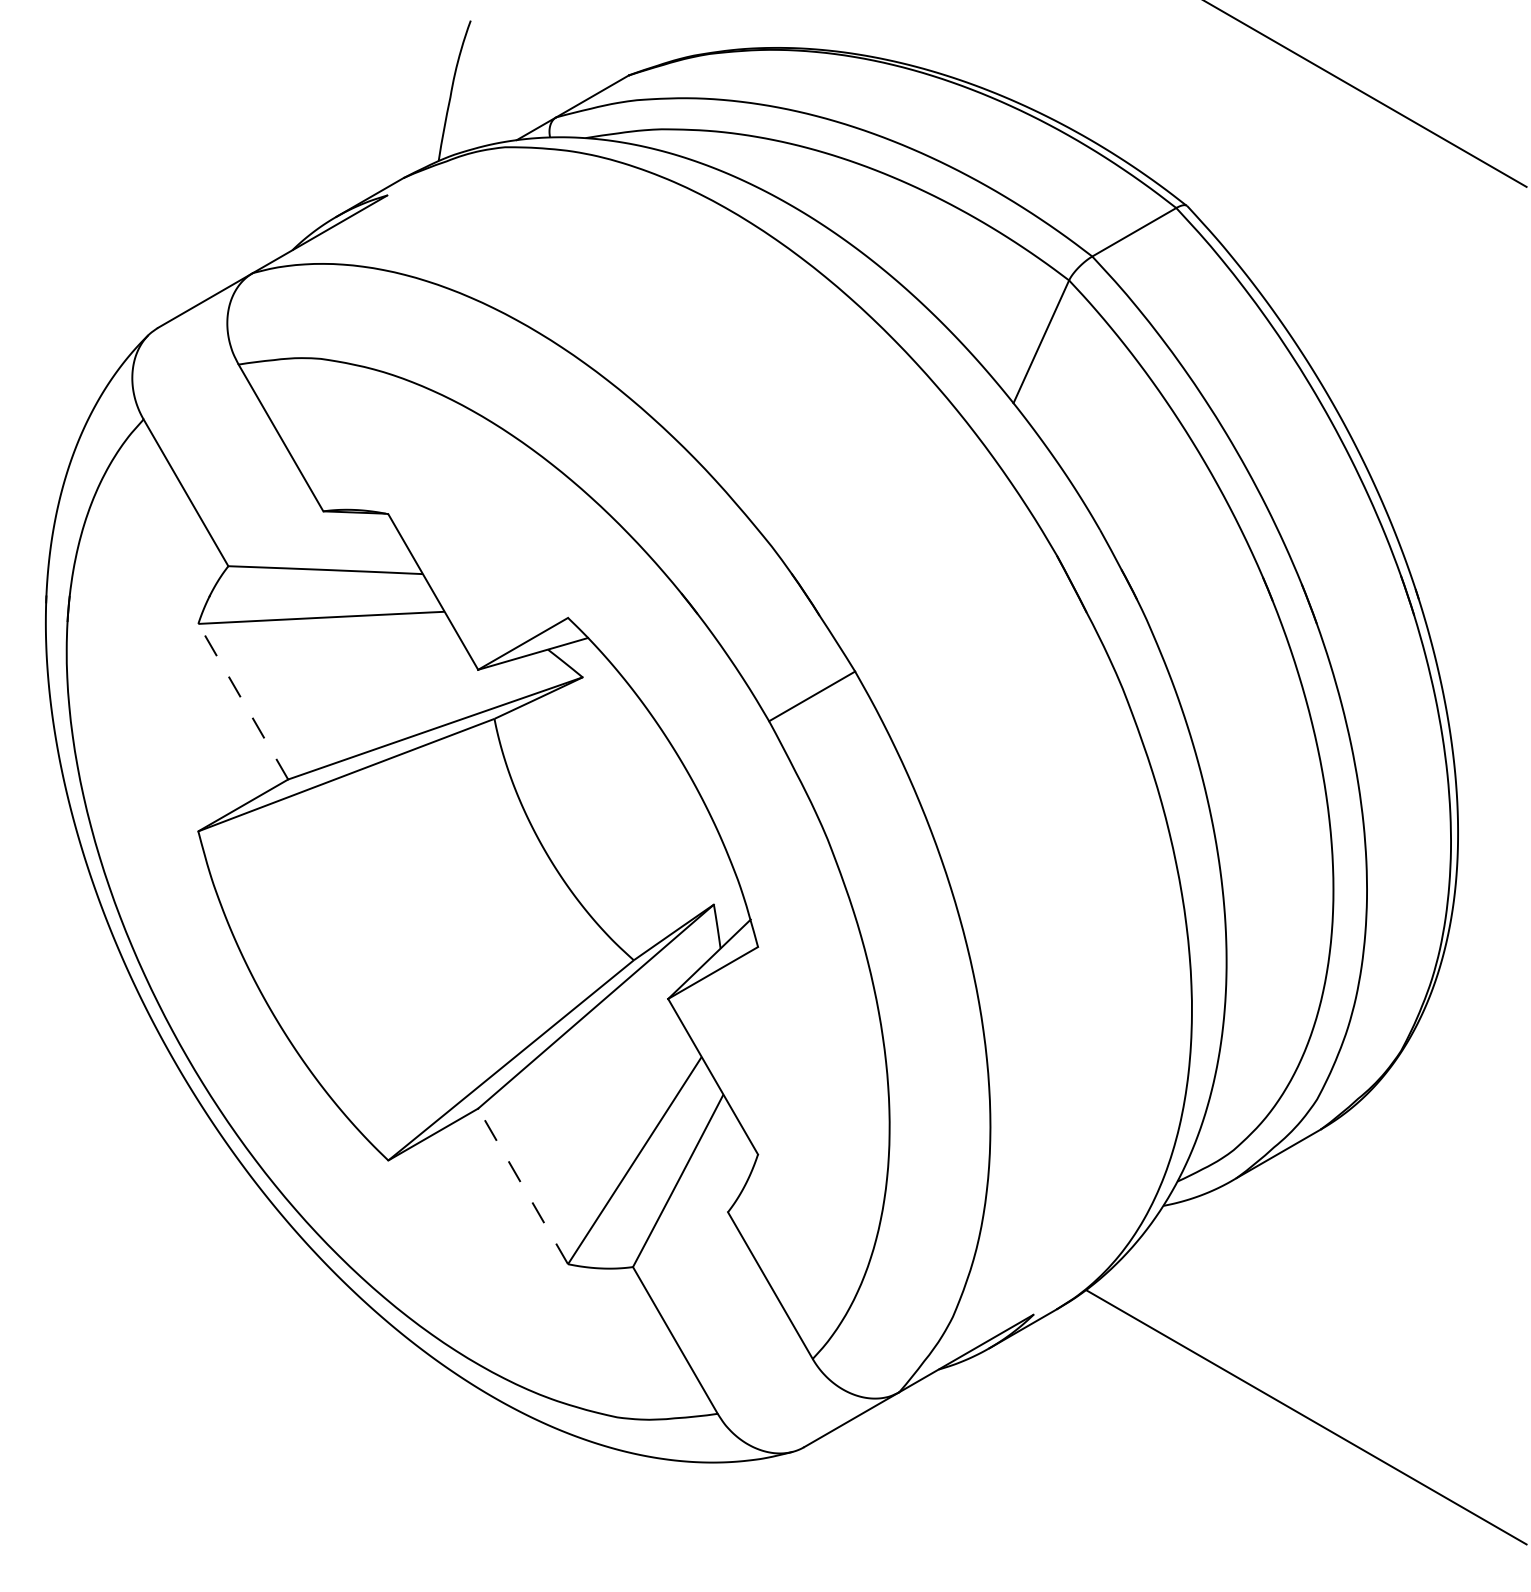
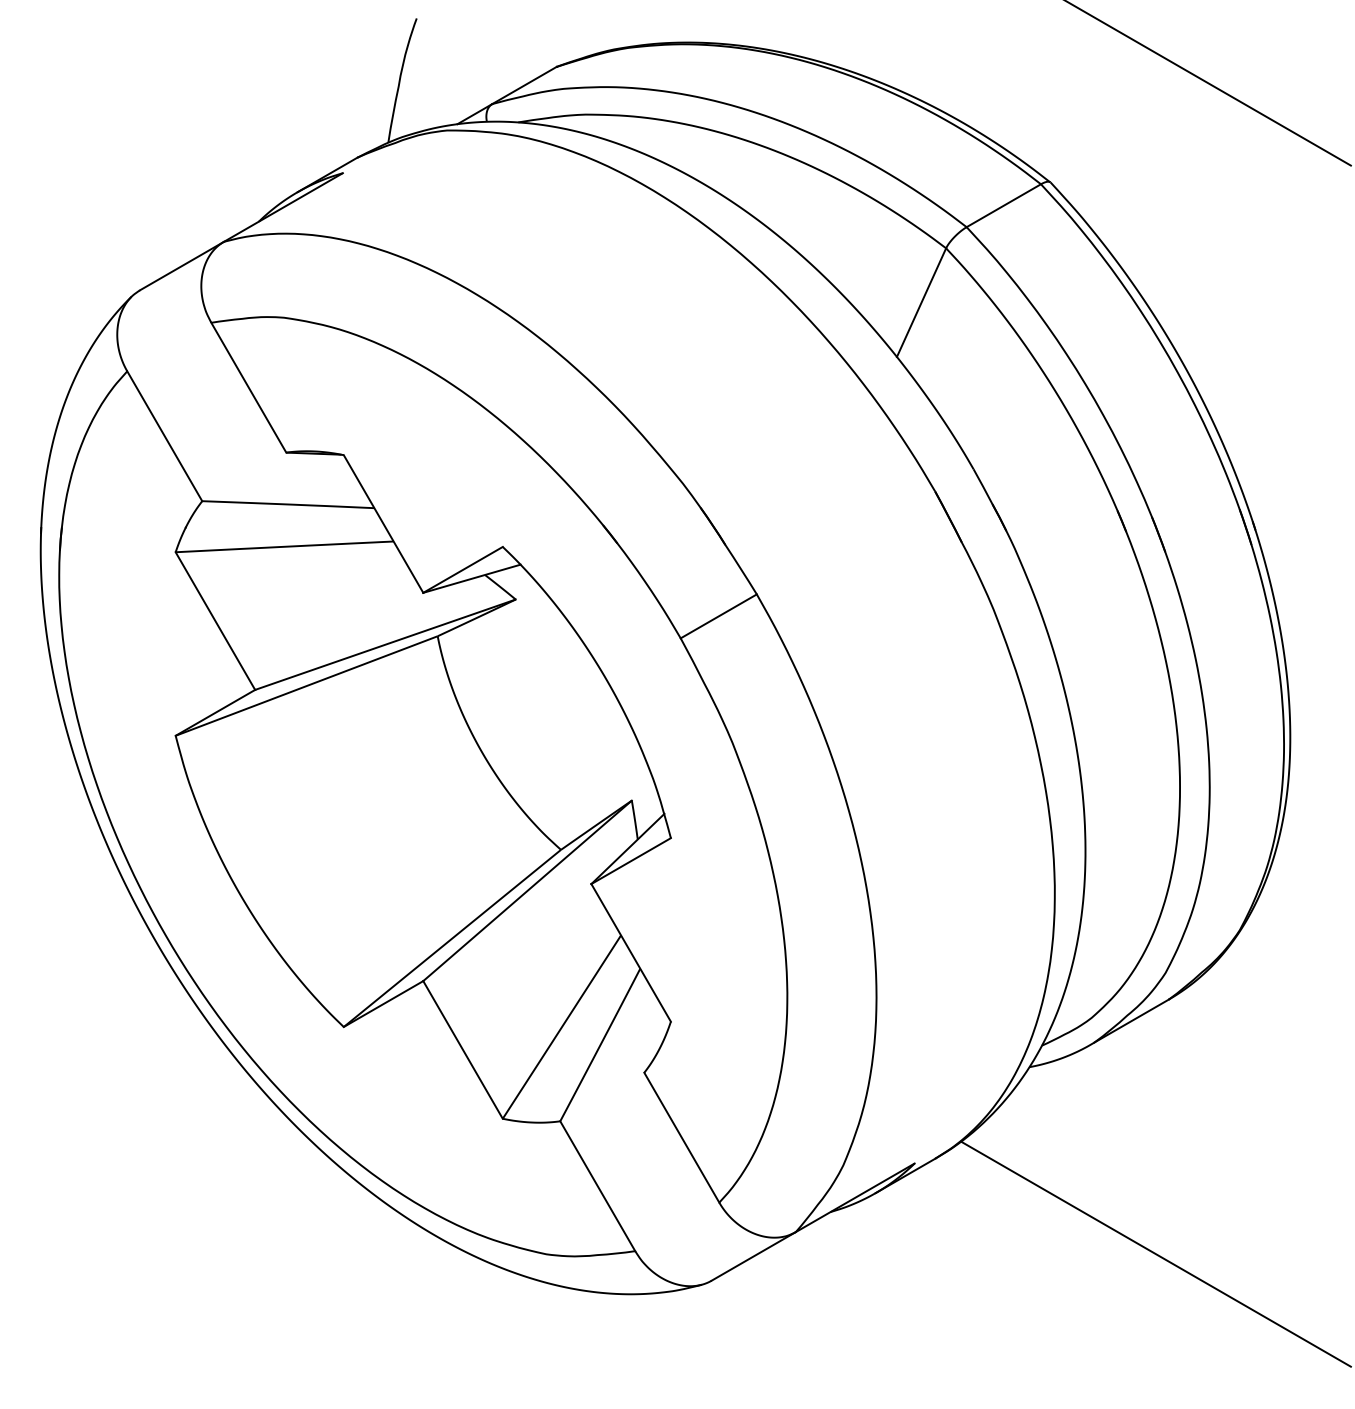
line: (243, 701) -> (215, 620), dashed -> solid
line: (522, 1185) -> (462, 1049), dashed -> solid

